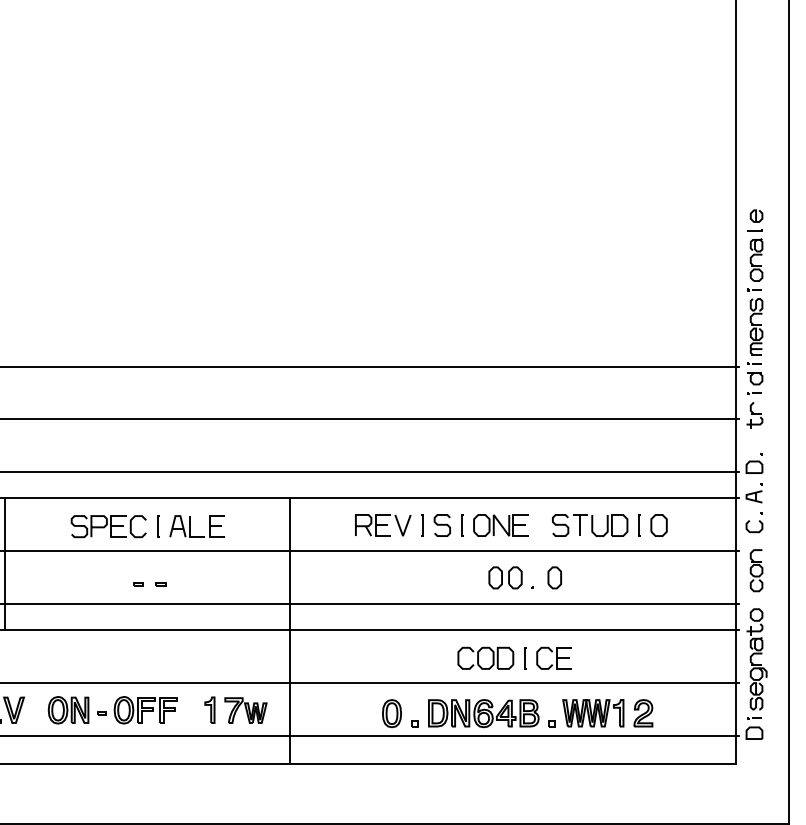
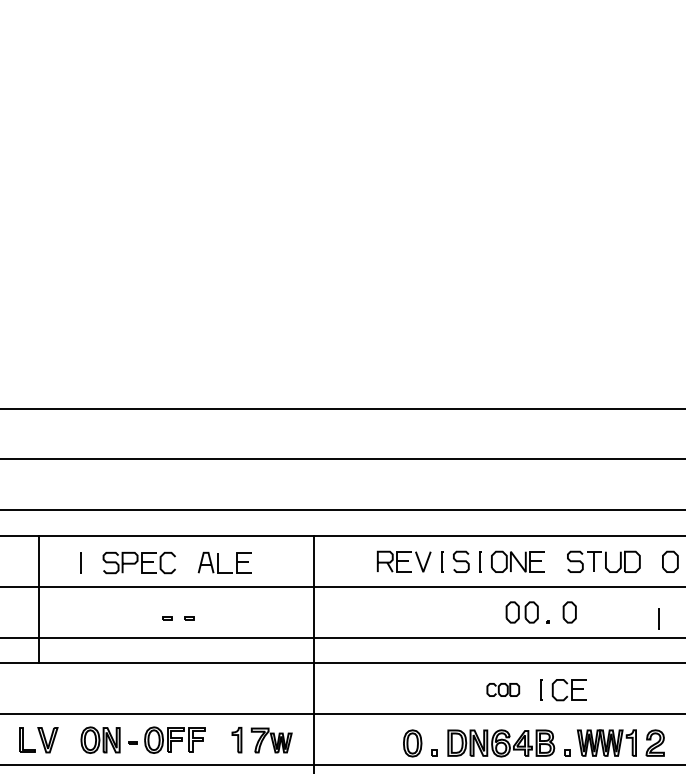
line: (639, 525) -> (659, 618), moved
line: (158, 526) -> (81, 562), moved
part: (485, 657) -> (502, 689), size x0.6

